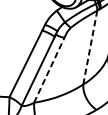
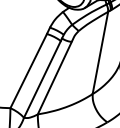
line: (90, 47) -> (100, 52), dashed -> solid
line: (49, 69) -> (54, 77), dashed -> solid

